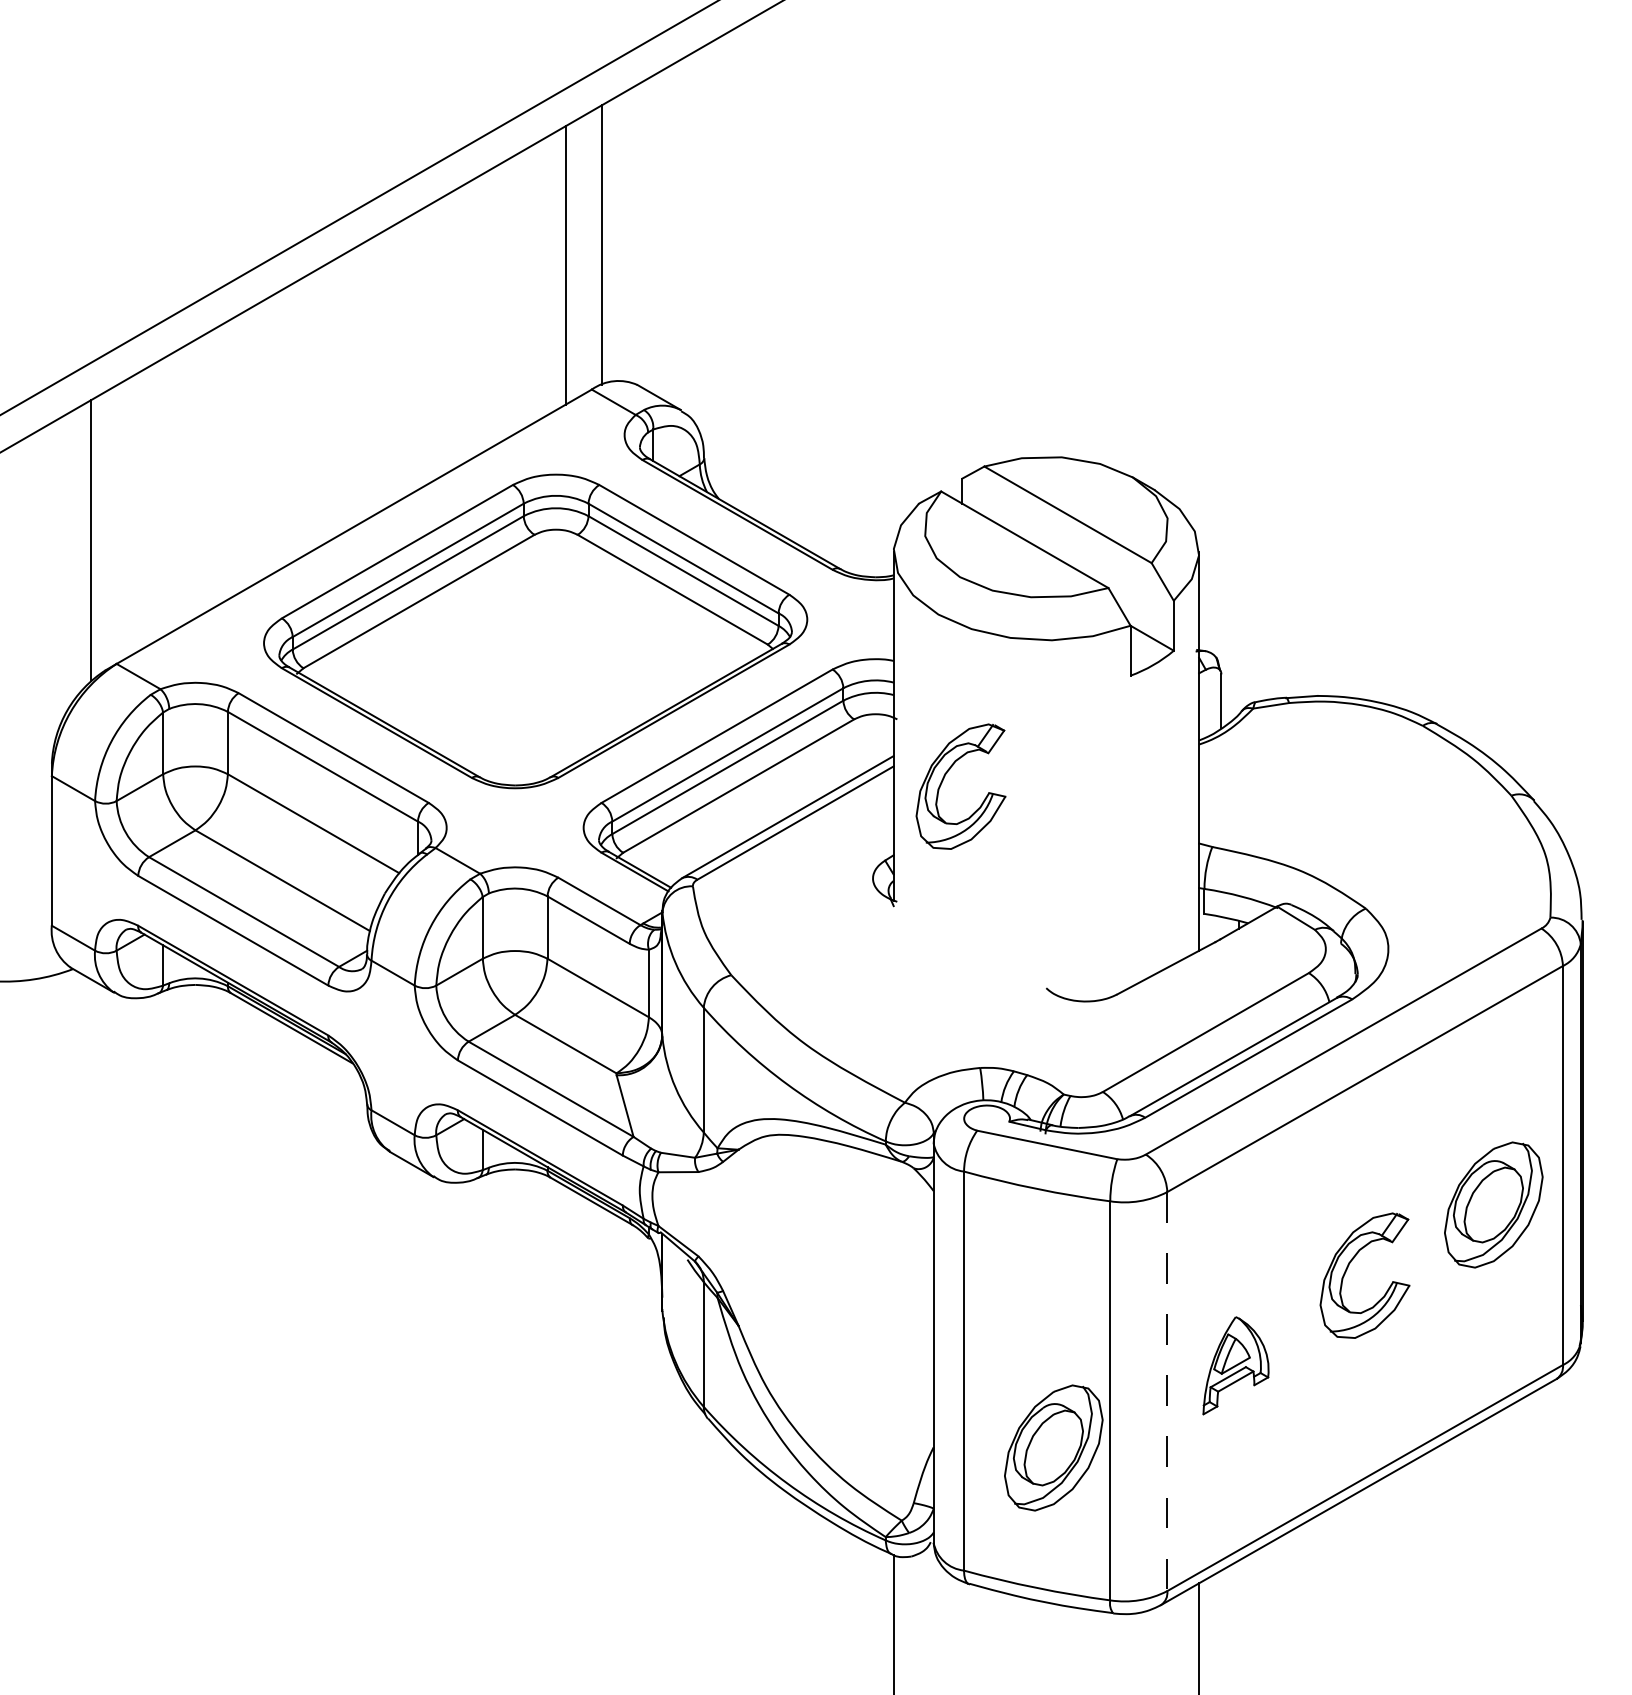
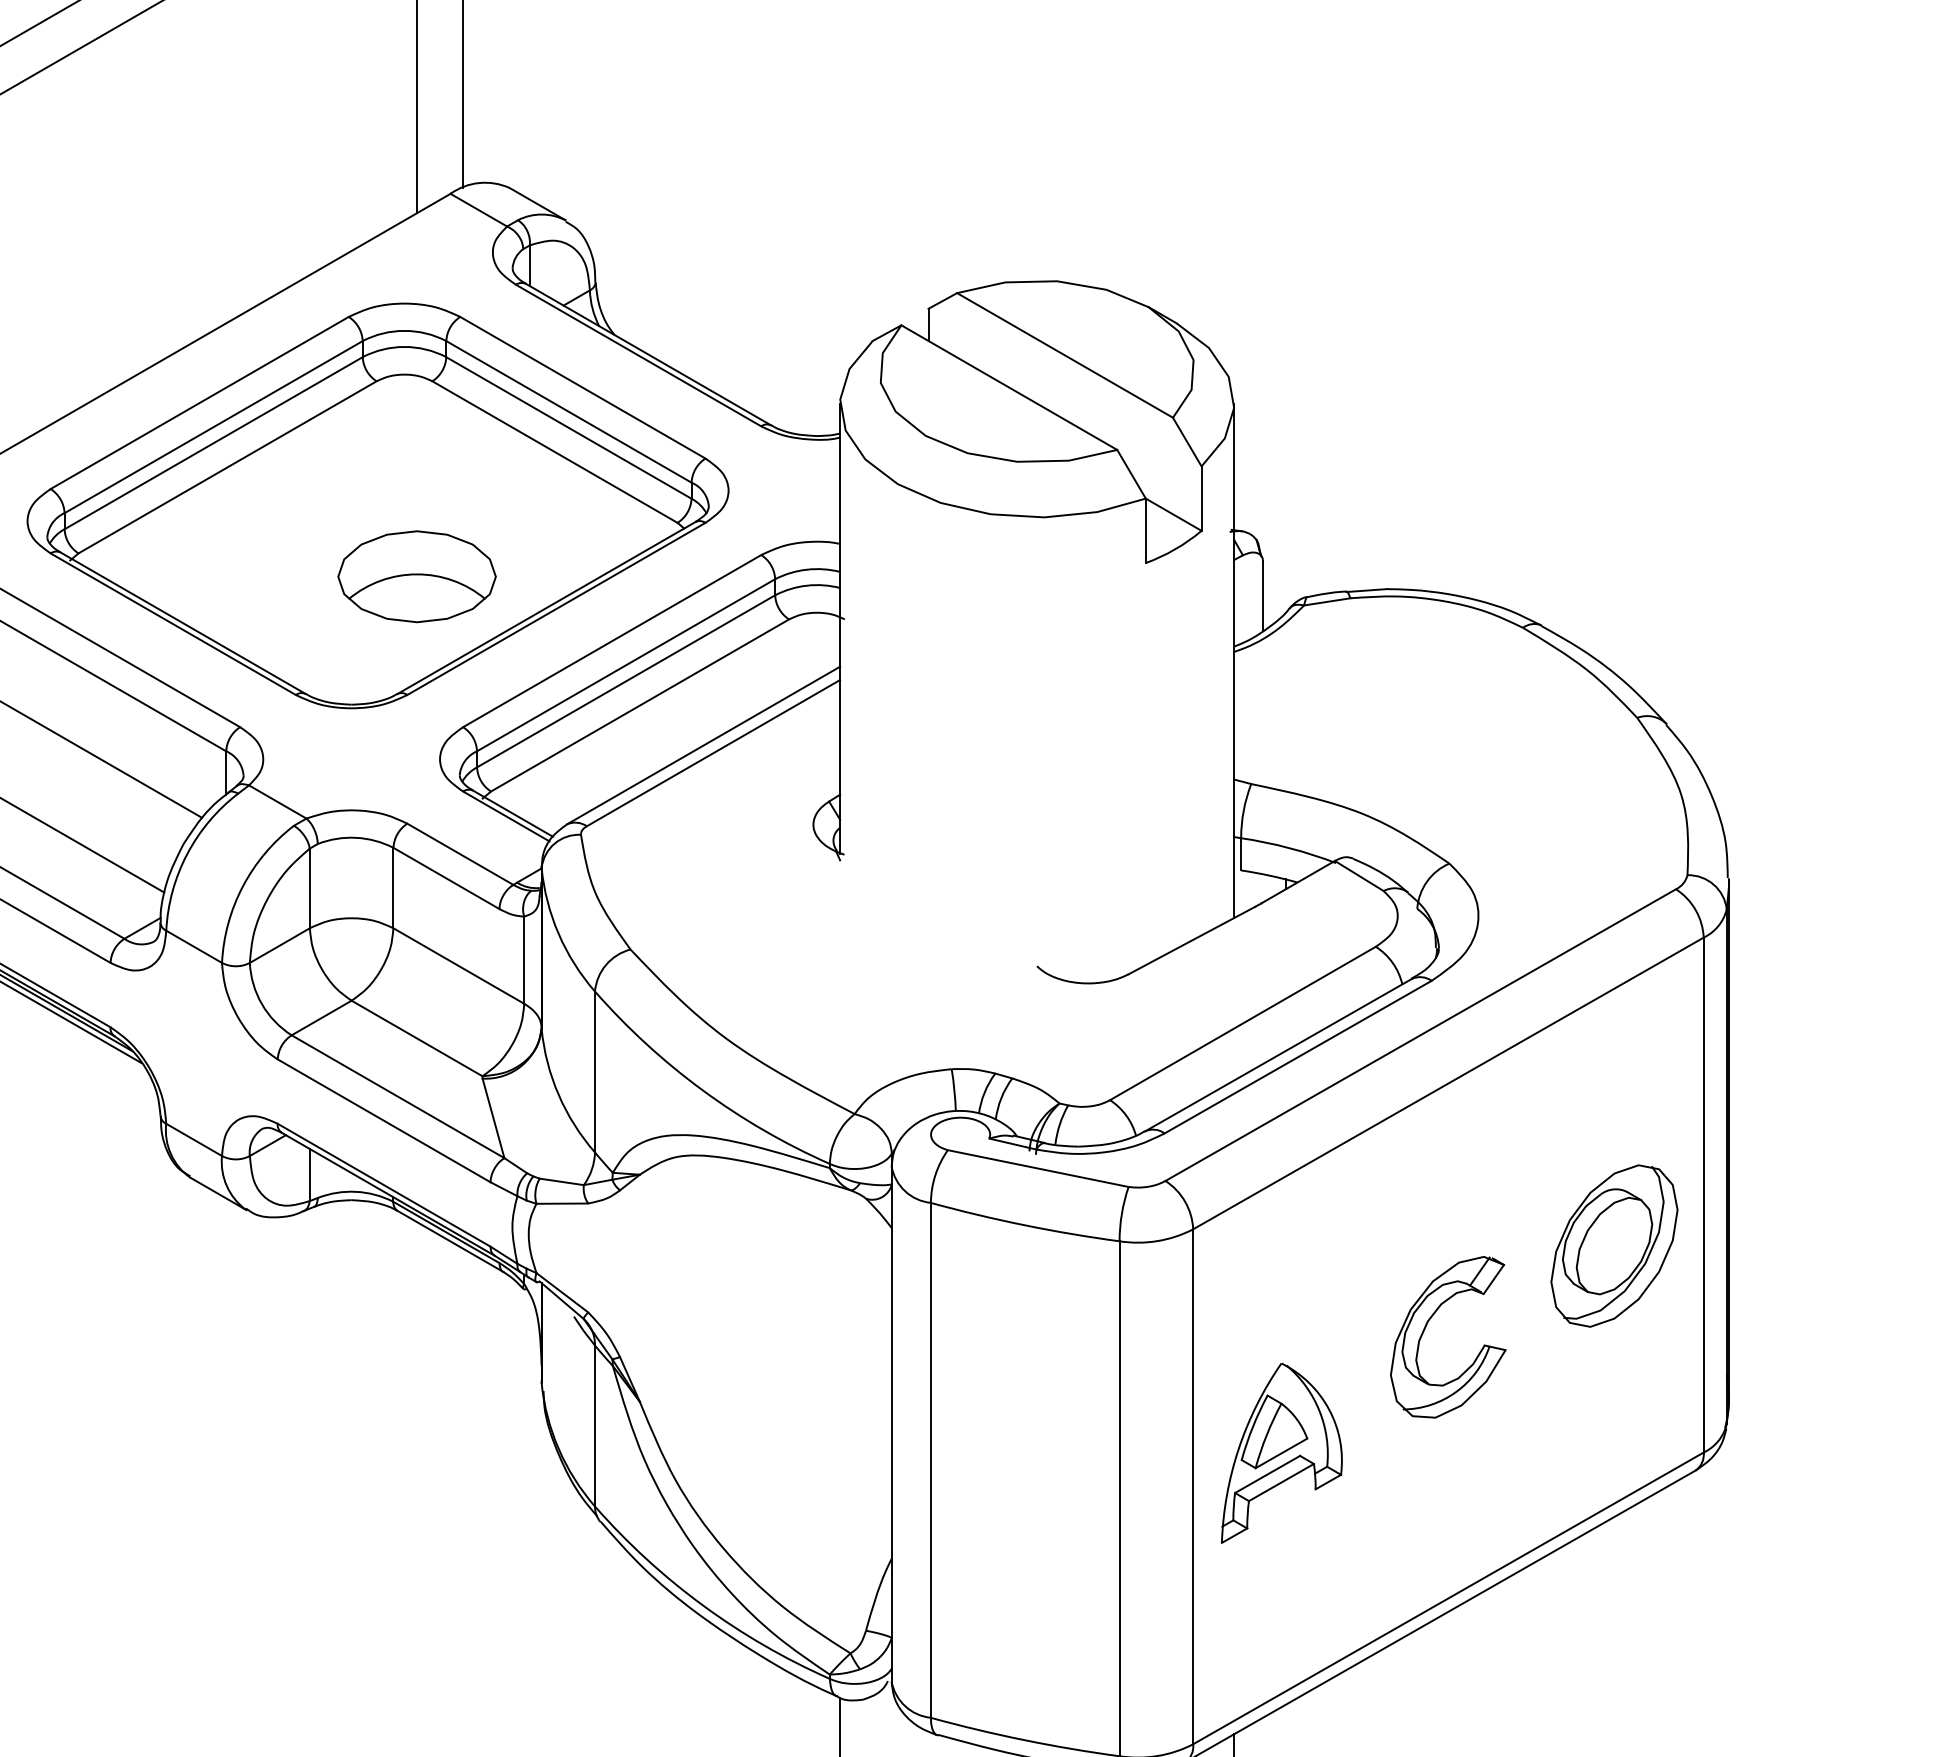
part: (565, 686) -> (416, 576), added
part: (943, 781) -> (904, 699), removed
part: (1235, 1365) -> (1281, 1453), size x1.43
line: (1167, 1391) -> (1193, 1486), dashed -> solid
part: (1053, 1447) -> (1046, 1558), removed

